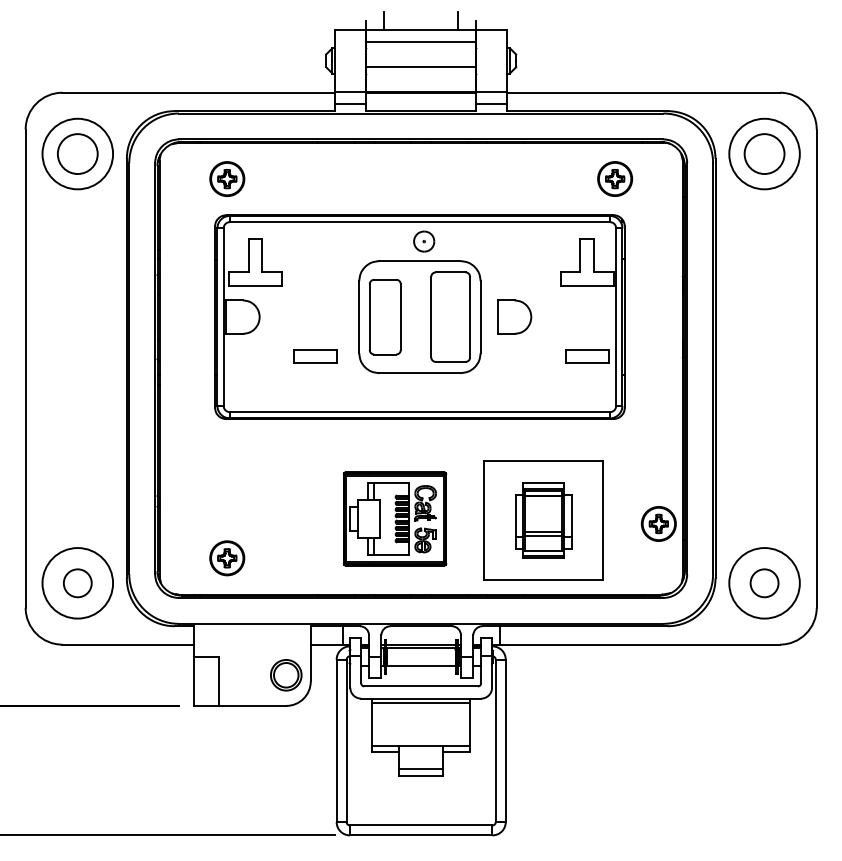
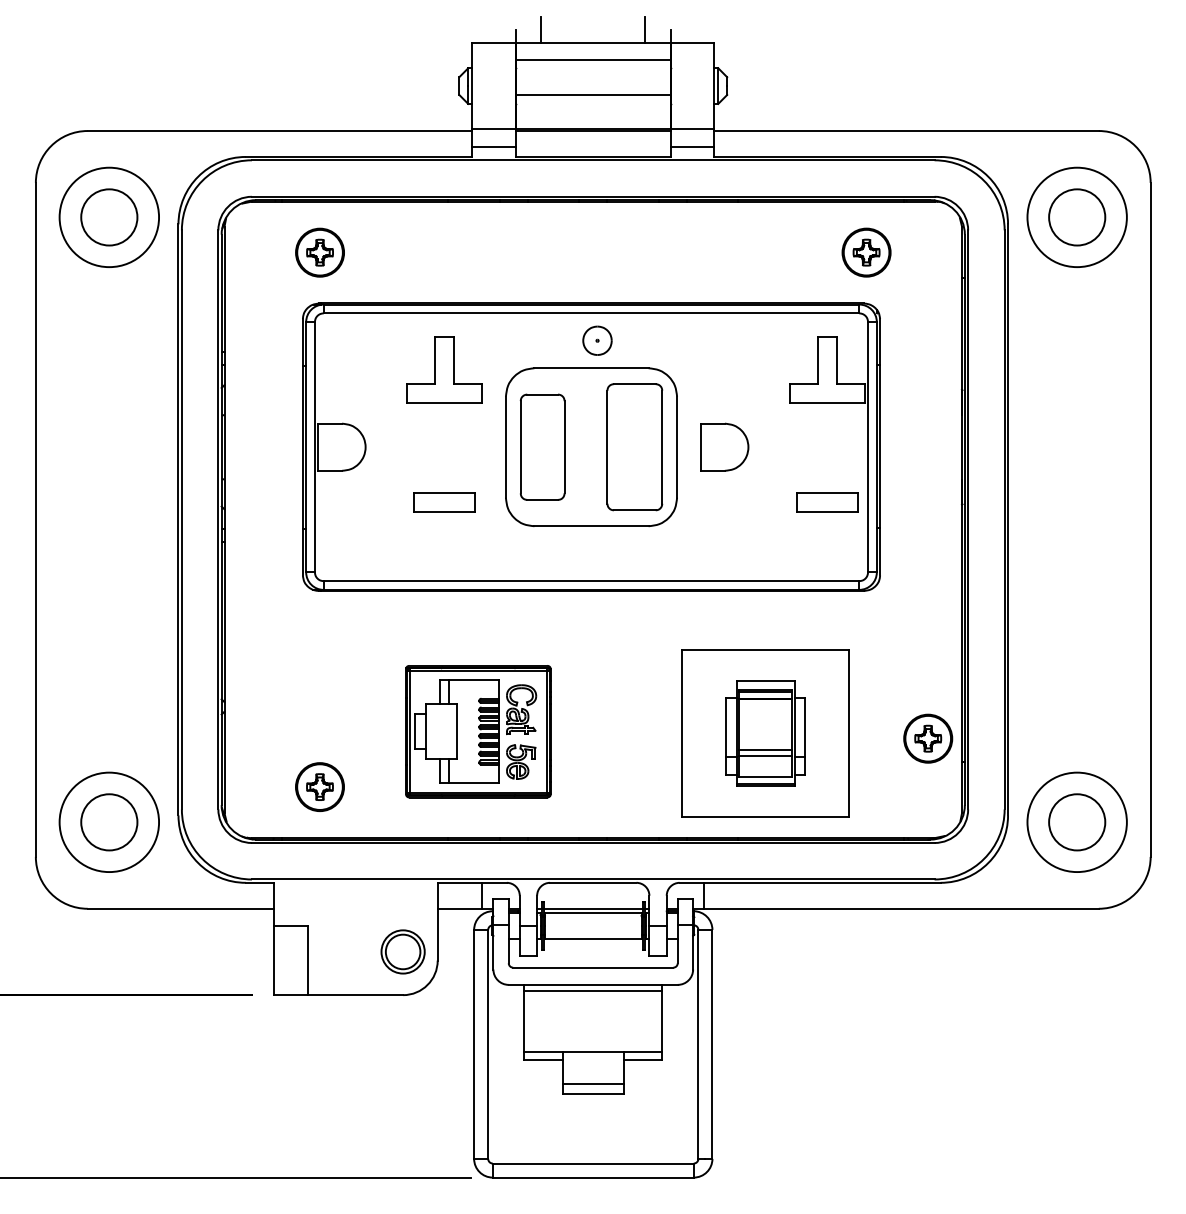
part: (255, 261) -> (444, 369), moved
part: (395, 518) -> (478, 731), moved
circle: (77, 583) -> (109, 822), size x1.43
circle: (764, 583) -> (1077, 822), size x1.43

